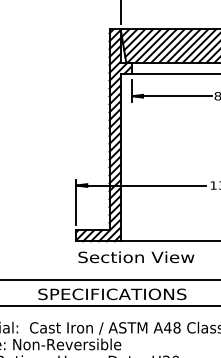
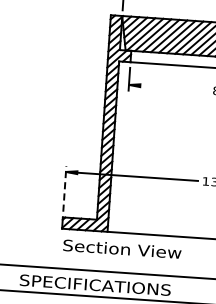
line: (171, 96) -> (169, 87), removed
line: (76, 201) -> (65, 188), solid -> dashed

